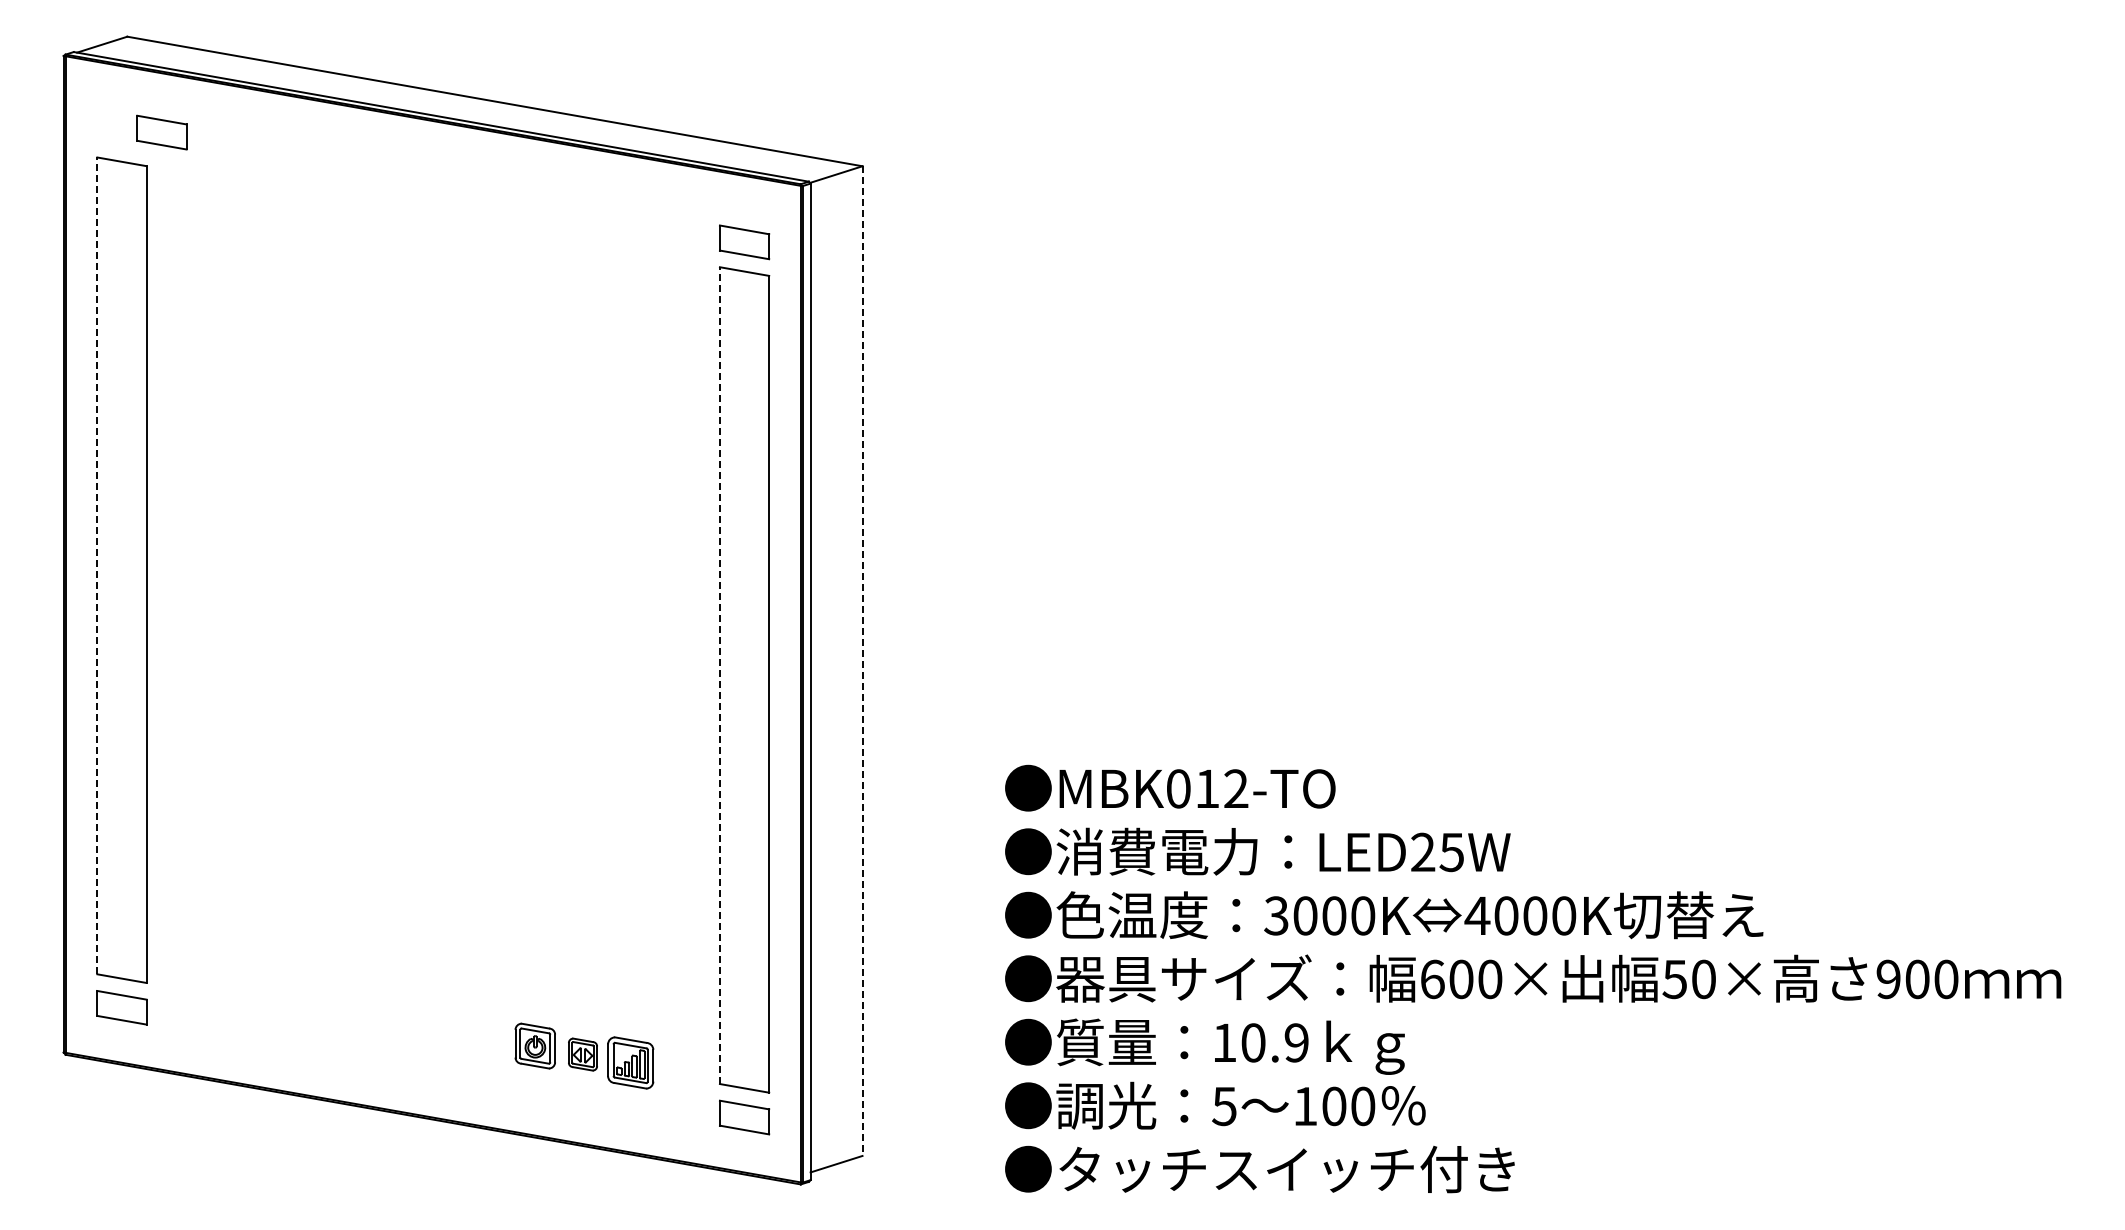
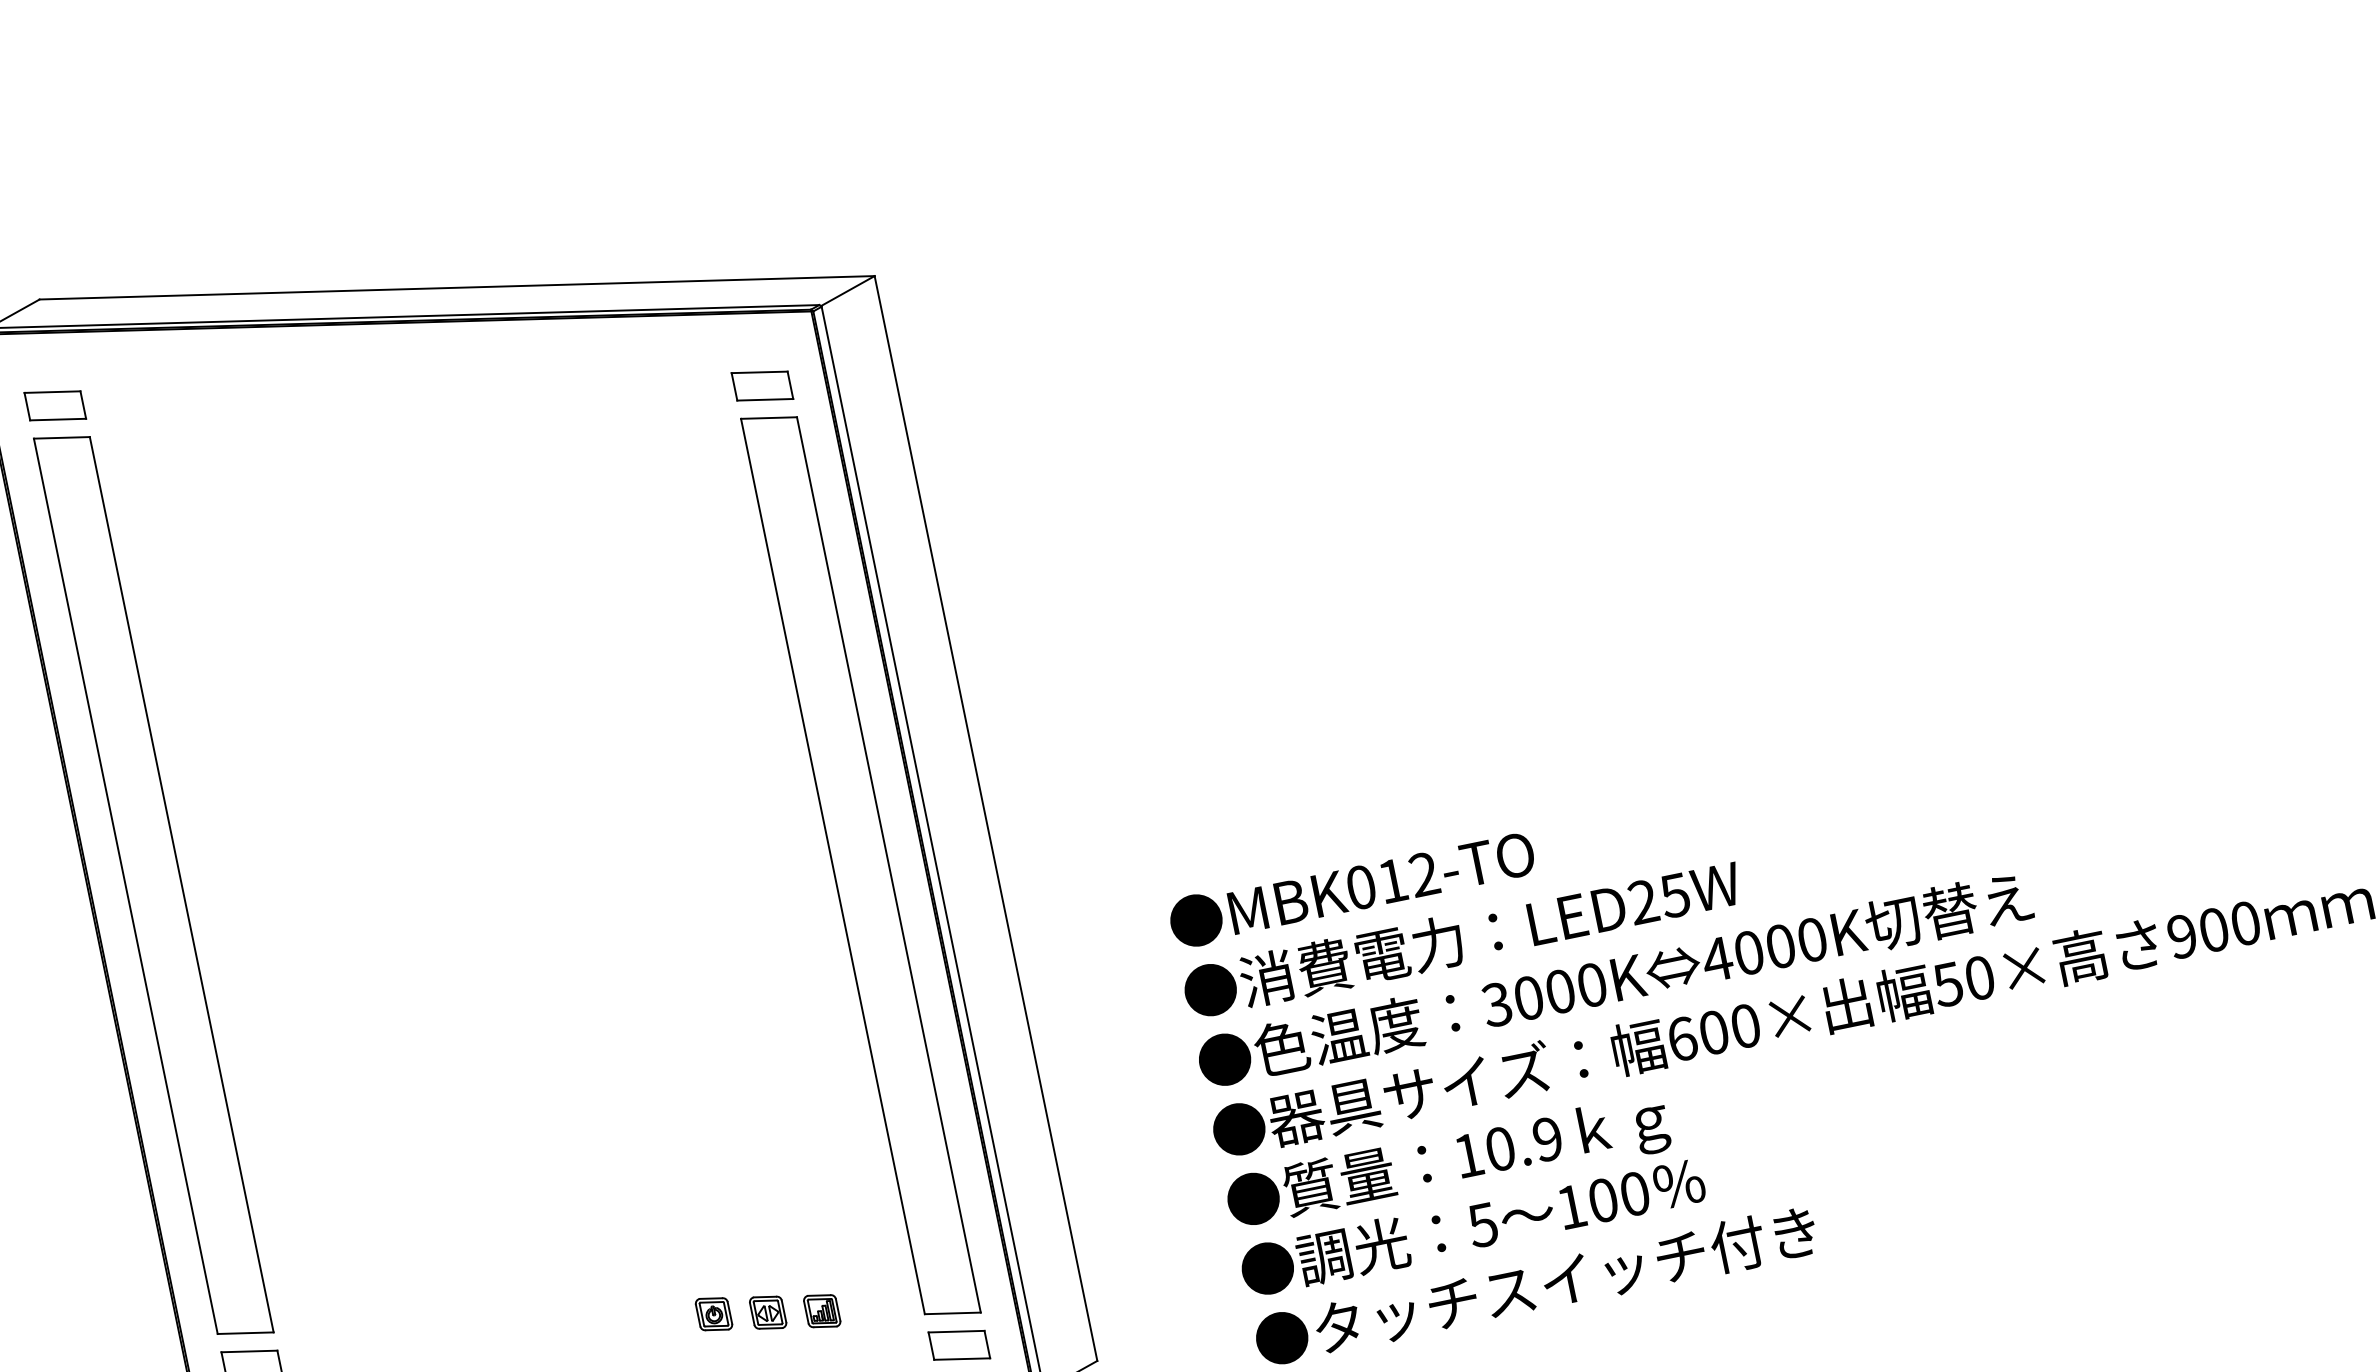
part: (161, 132) -> (54, 405), moved
line: (97, 565) -> (125, 885), dashed -> solid
line: (862, 661) -> (986, 818), dashed -> solid
line: (719, 675) -> (832, 866), dashed -> solid
part: (535, 1046) -> (714, 1314), size x0.71
part: (630, 1062) -> (821, 1310), size x0.62

